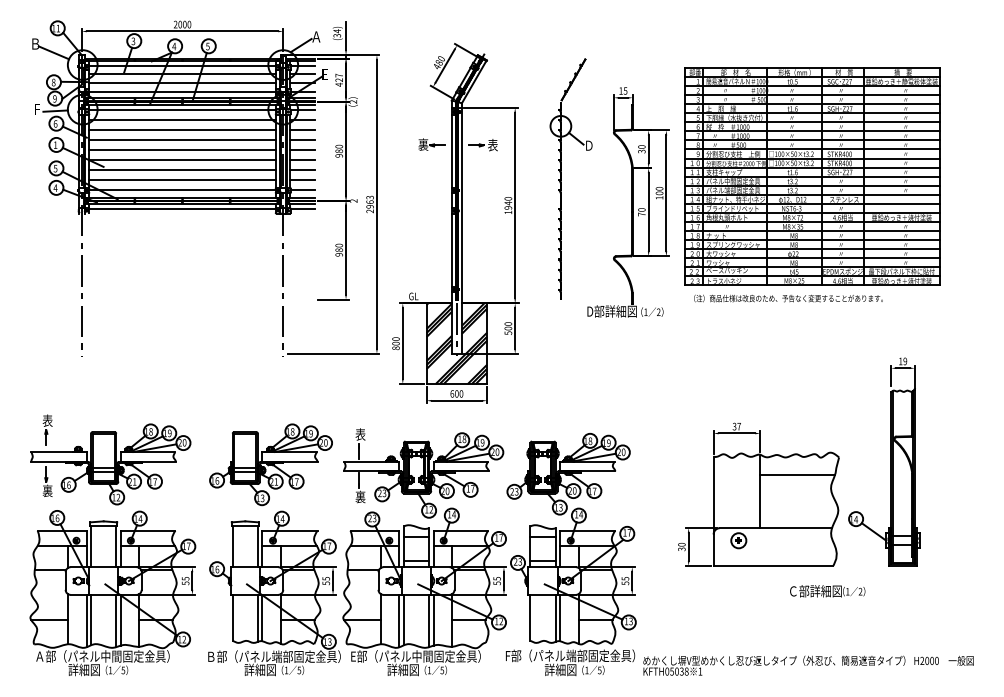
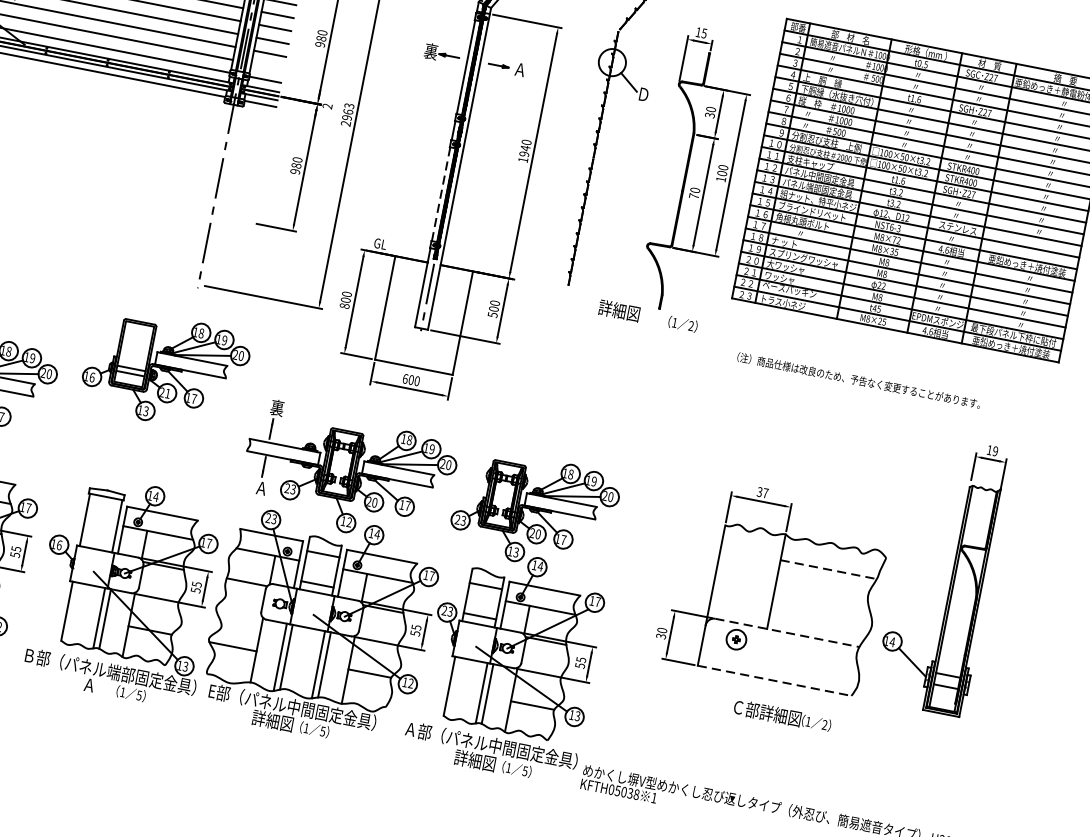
text: (492, 145) -> (519, 69), 表 -> Ａ
line: (302, 180) -> (266, 67), removed
line: (451, 250) -> (440, 194), solid -> dashed
text: (788, 298) -> (858, 380), moved
text: (611, 311) -> (630, 313), D部詳細図 -> 詳細図
hatch: (456, 343) -> (423, 315), removed
text: (360, 434) -> (277, 407), 表 -> 裏
part: (270, 464) -> (164, 369), moved
line: (798, 474) -> (829, 569), solid -> dashed
text: (360, 496) -> (261, 487), 裏 -> Ａ
line: (776, 528) -> (787, 633), solid -> dashed
line: (773, 565) -> (774, 680), solid -> dashed
text: (827, 591) -> (782, 716), moved
text: (570, 655) -> (491, 744), F部（パネル端部固定金具） -> Ａ部（パネル中間固定金具）
text: (259, 669) -> (88, 684), 詳細図 -> Ａ

